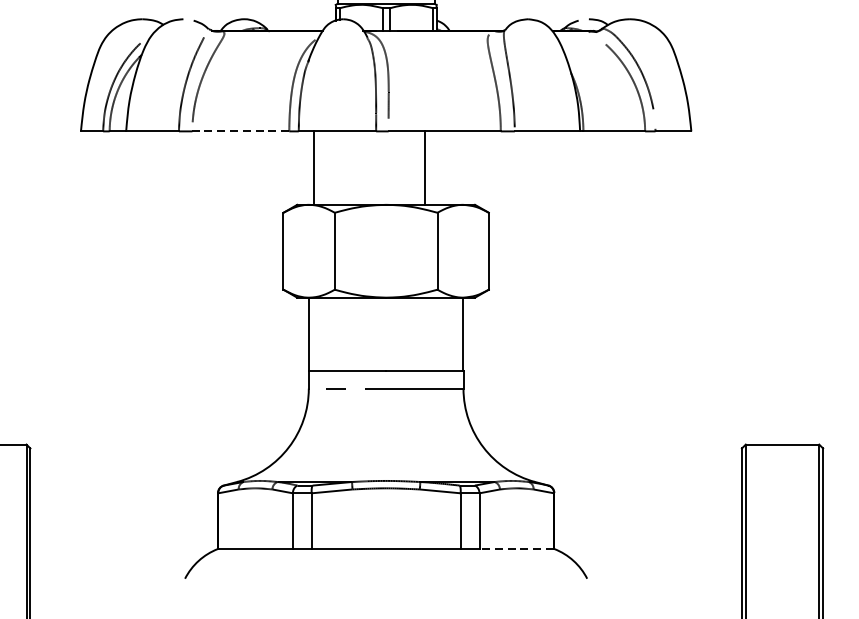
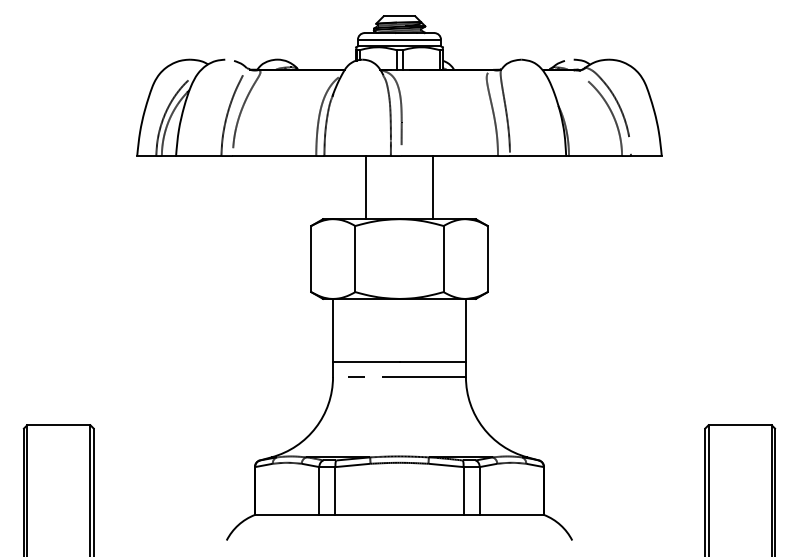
line: (240, 131) -> (274, 156), dashed -> solid
line: (314, 167) -> (366, 187), moved
line: (516, 548) -> (511, 514), dashed -> solid

